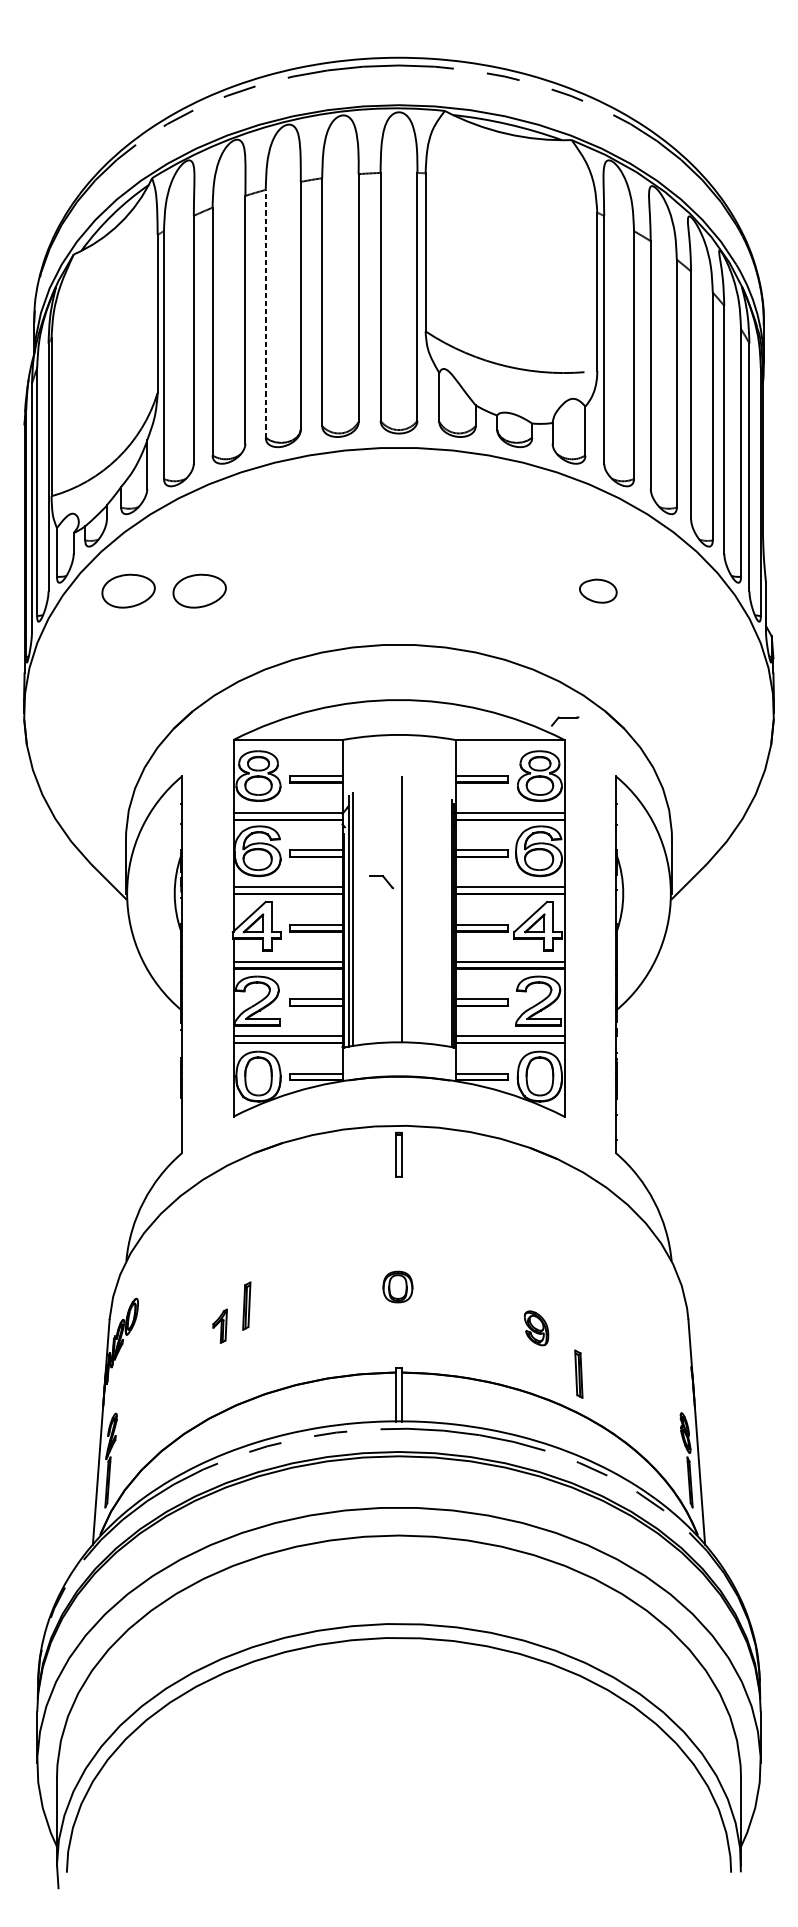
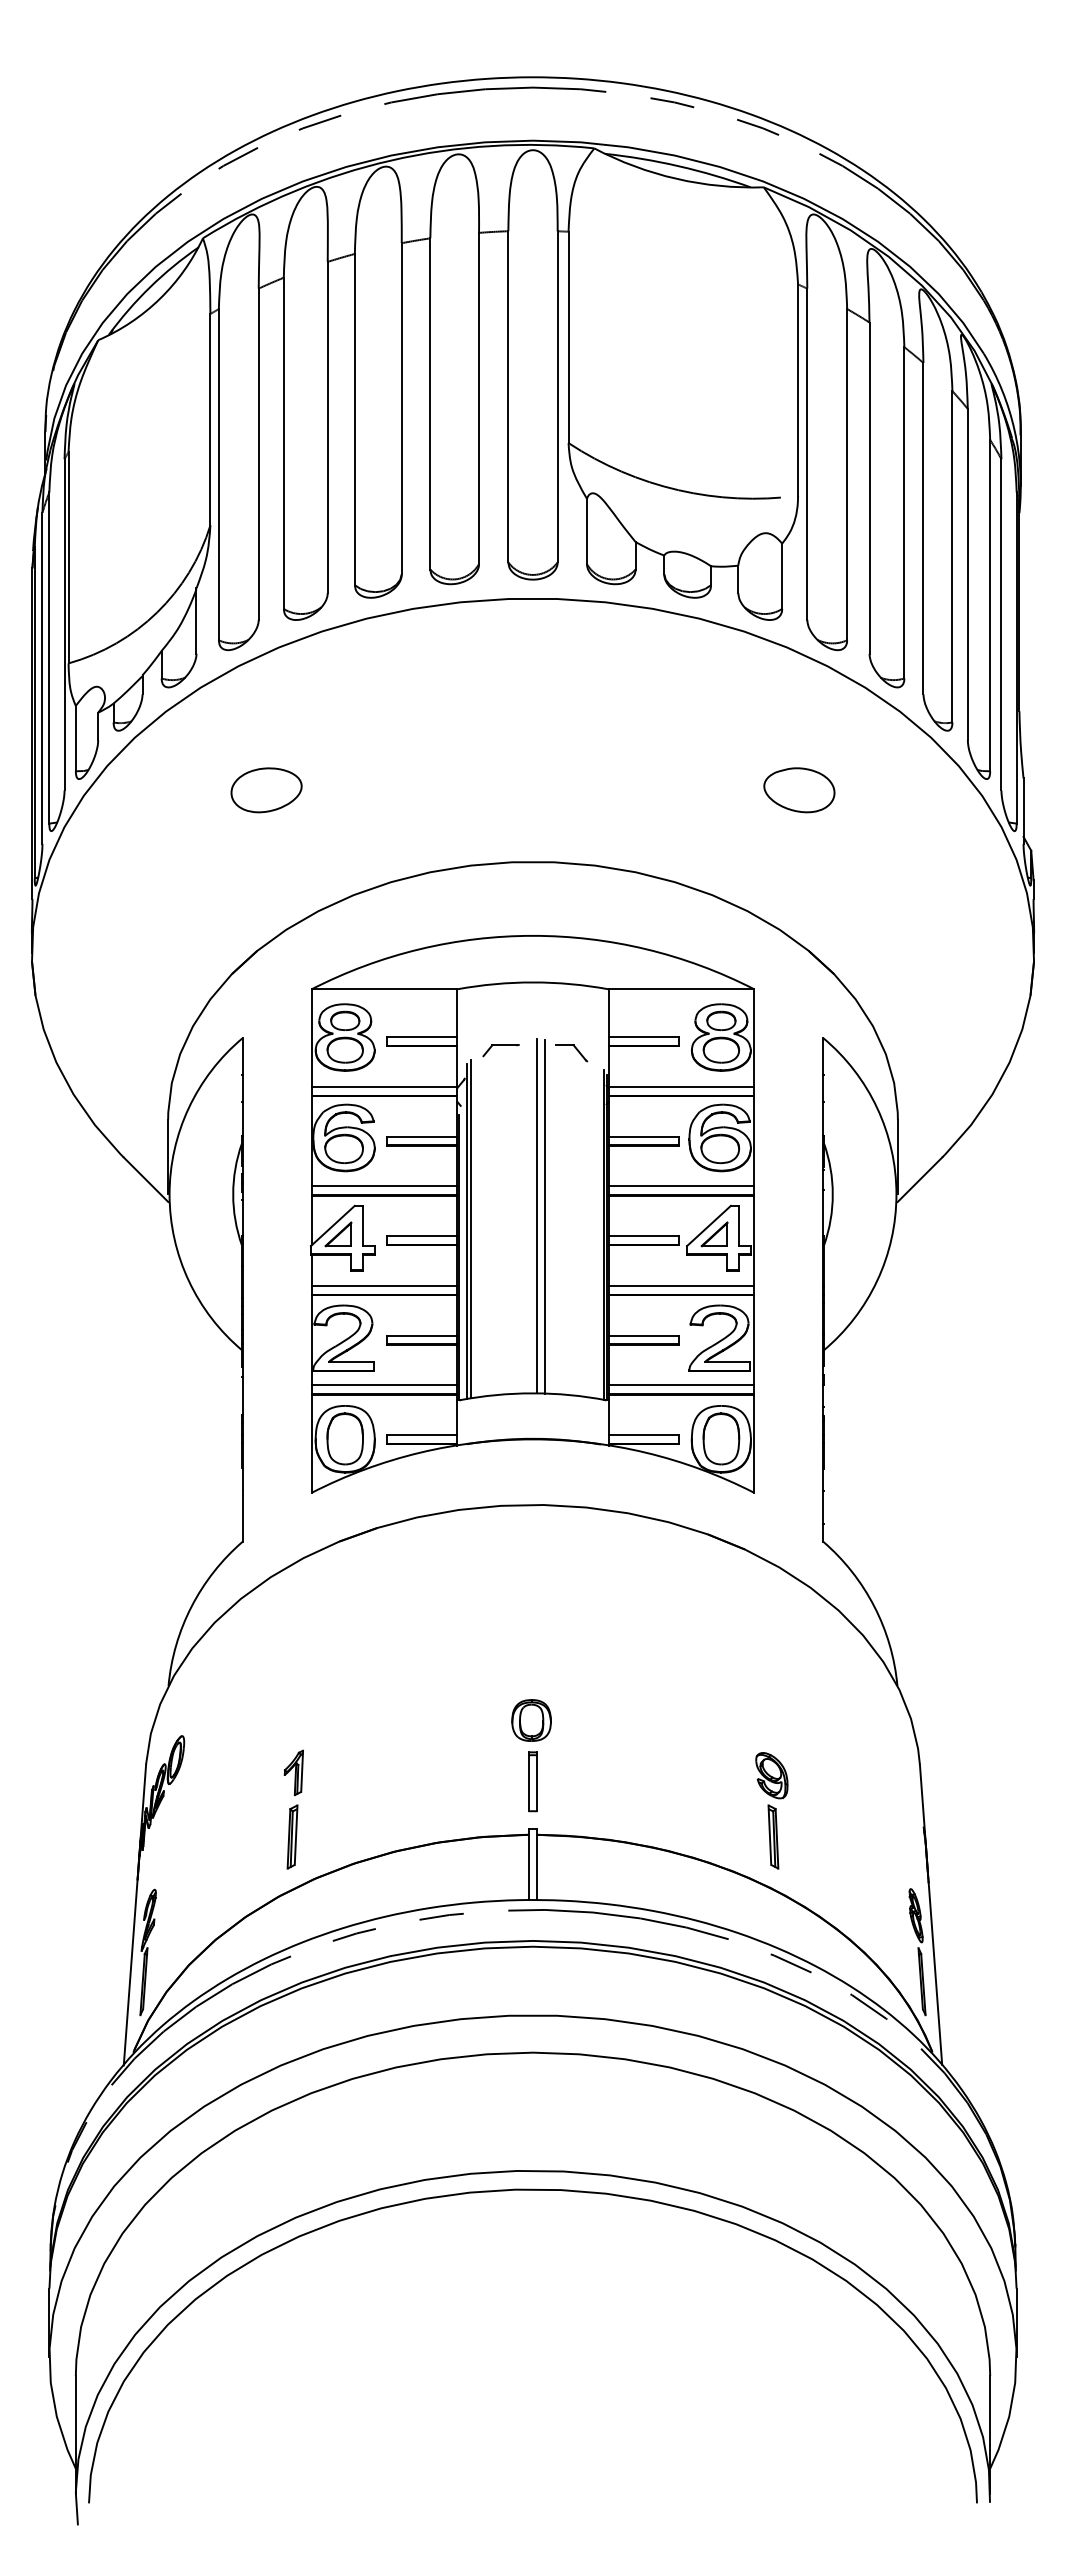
line: (265, 313) -> (354, 419), dashed -> solid
part: (128, 591) -> (171, 790), removed
part: (598, 591) -> (799, 790), size x1.43
part: (564, 721) -> (500, 1050), moved
part: (381, 882) -> (571, 1053), moved
line: (407, 910) -> (544, 1216), added
part: (398, 1154) -> (532, 1781), moved
part: (246, 1305) -> (292, 1836), moved
part: (536, 1328) -> (771, 1775), moved

